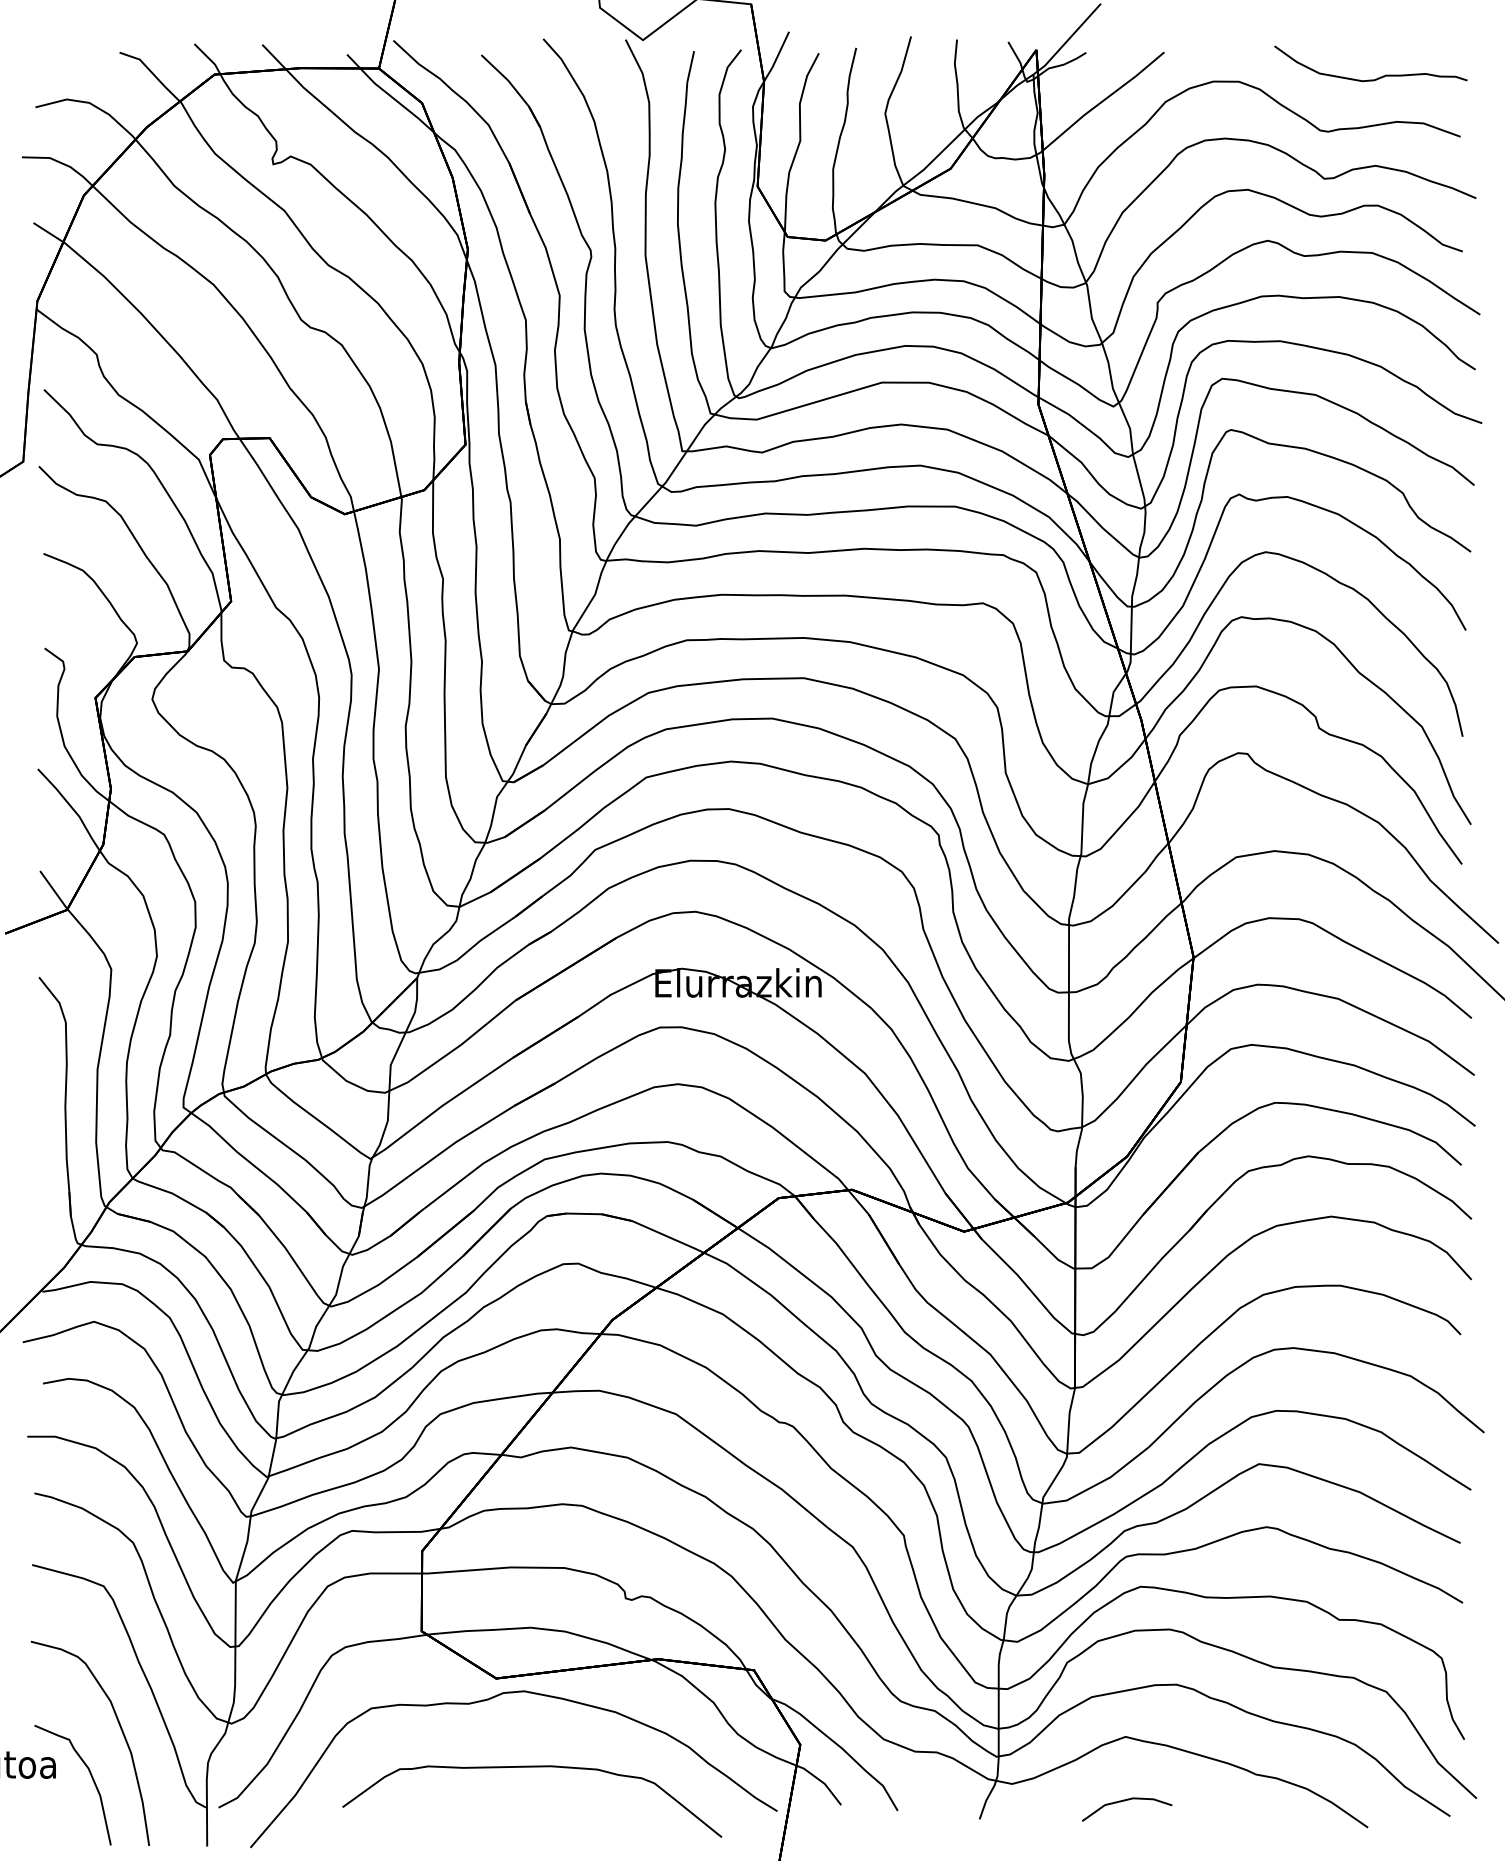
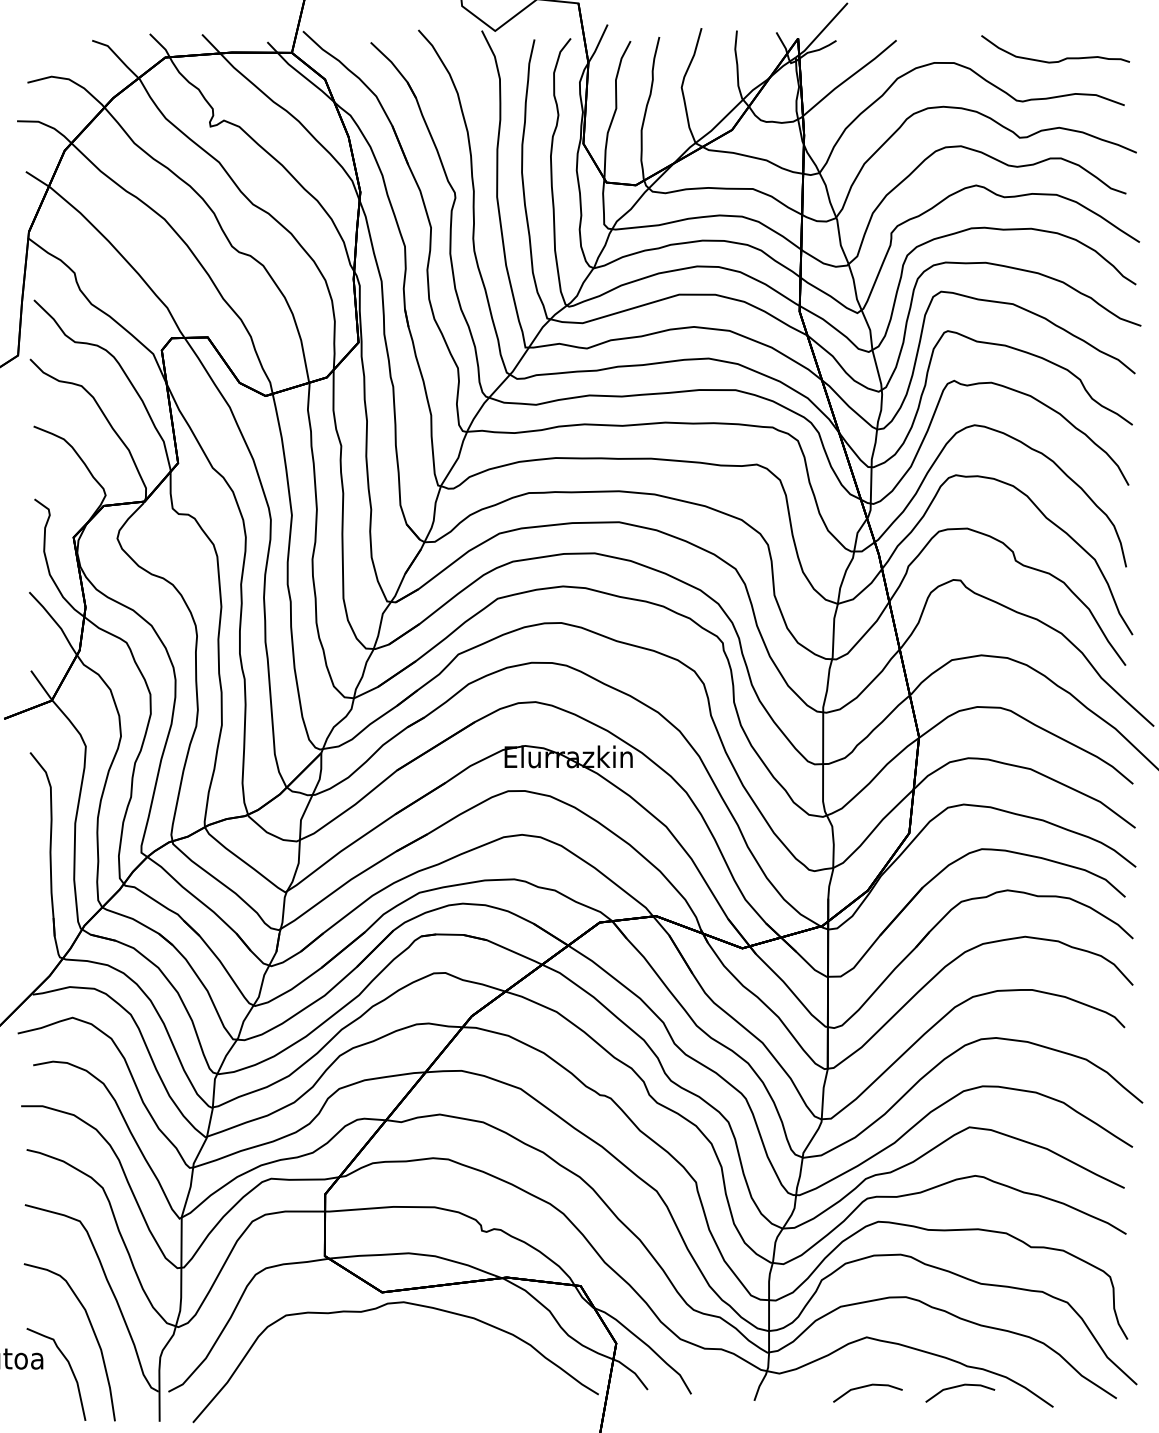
curve: (532, 1767) -> (410, 1360), removed
line: (1245, 1801) -> (959, 1387), added

